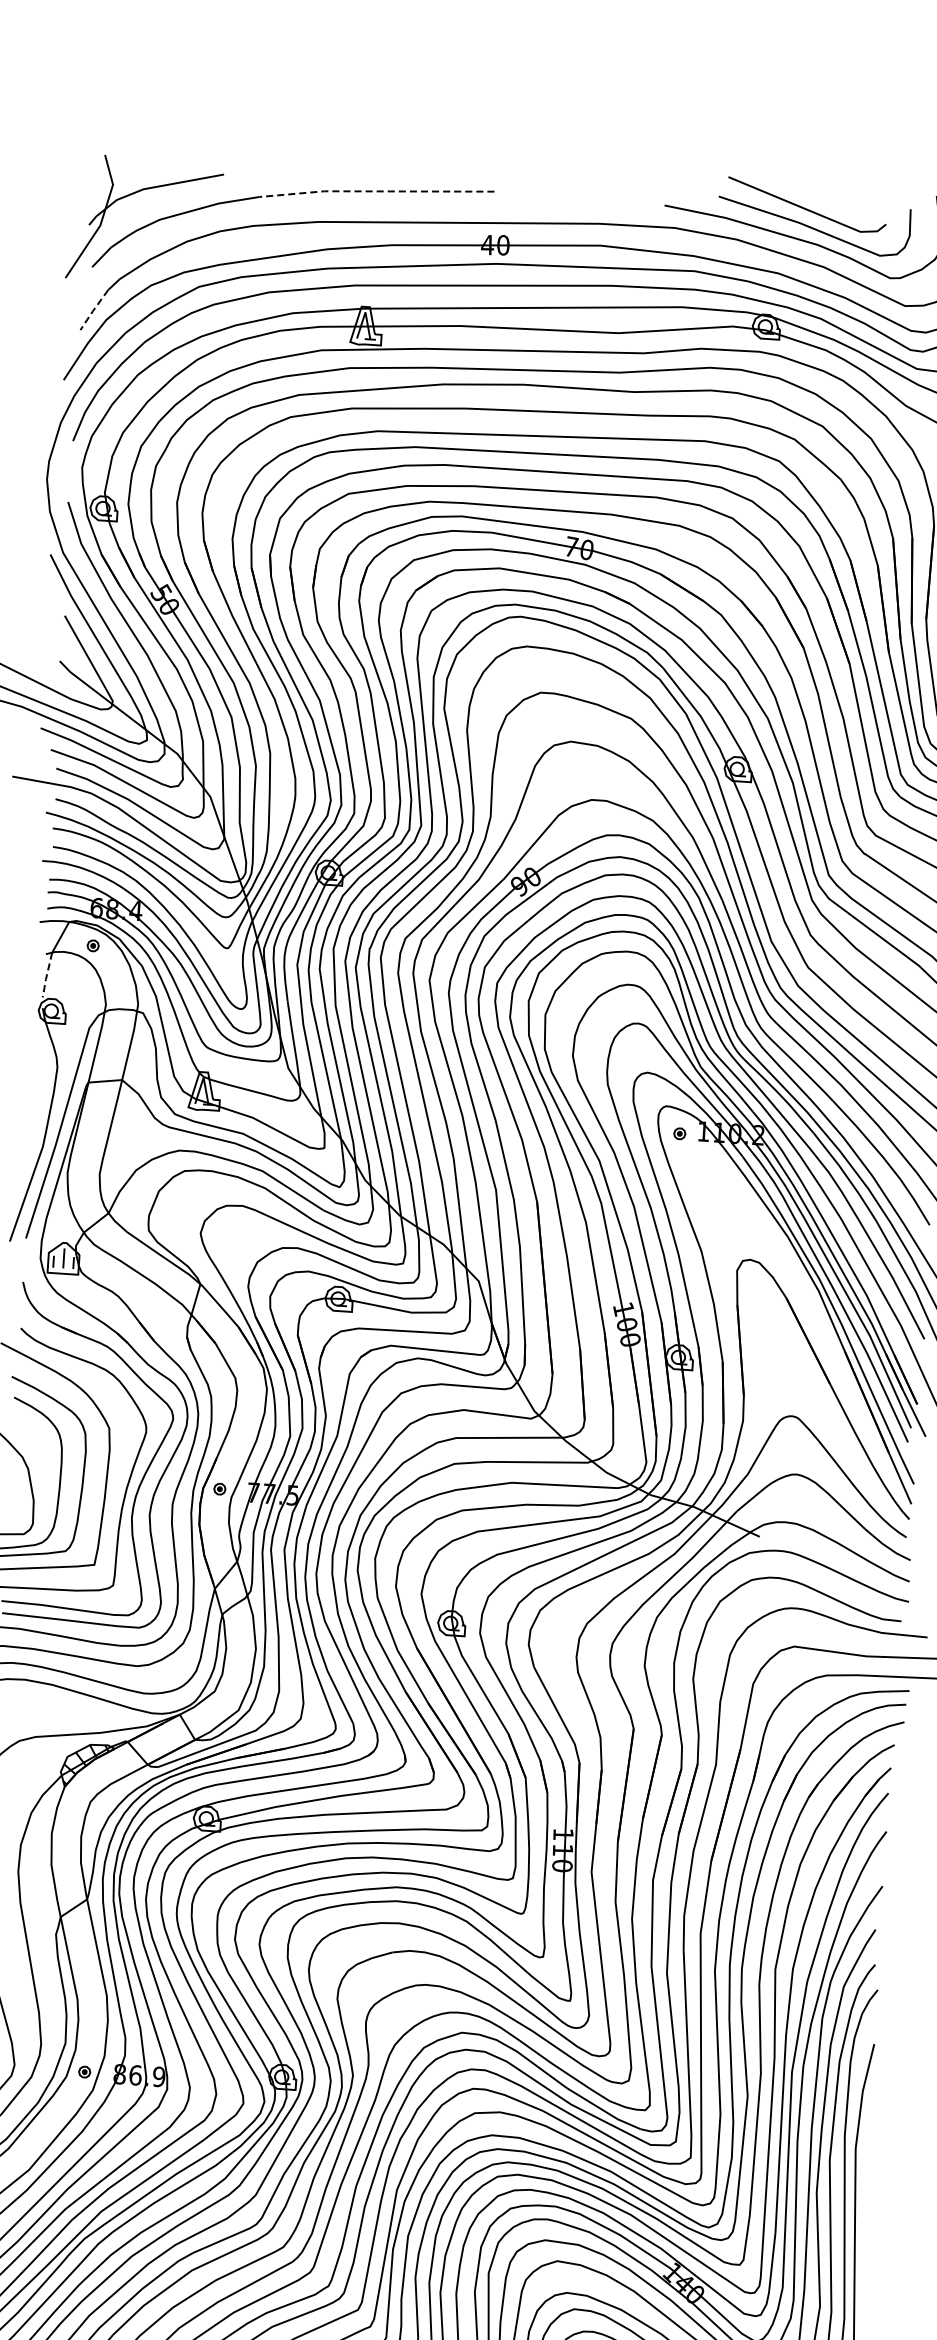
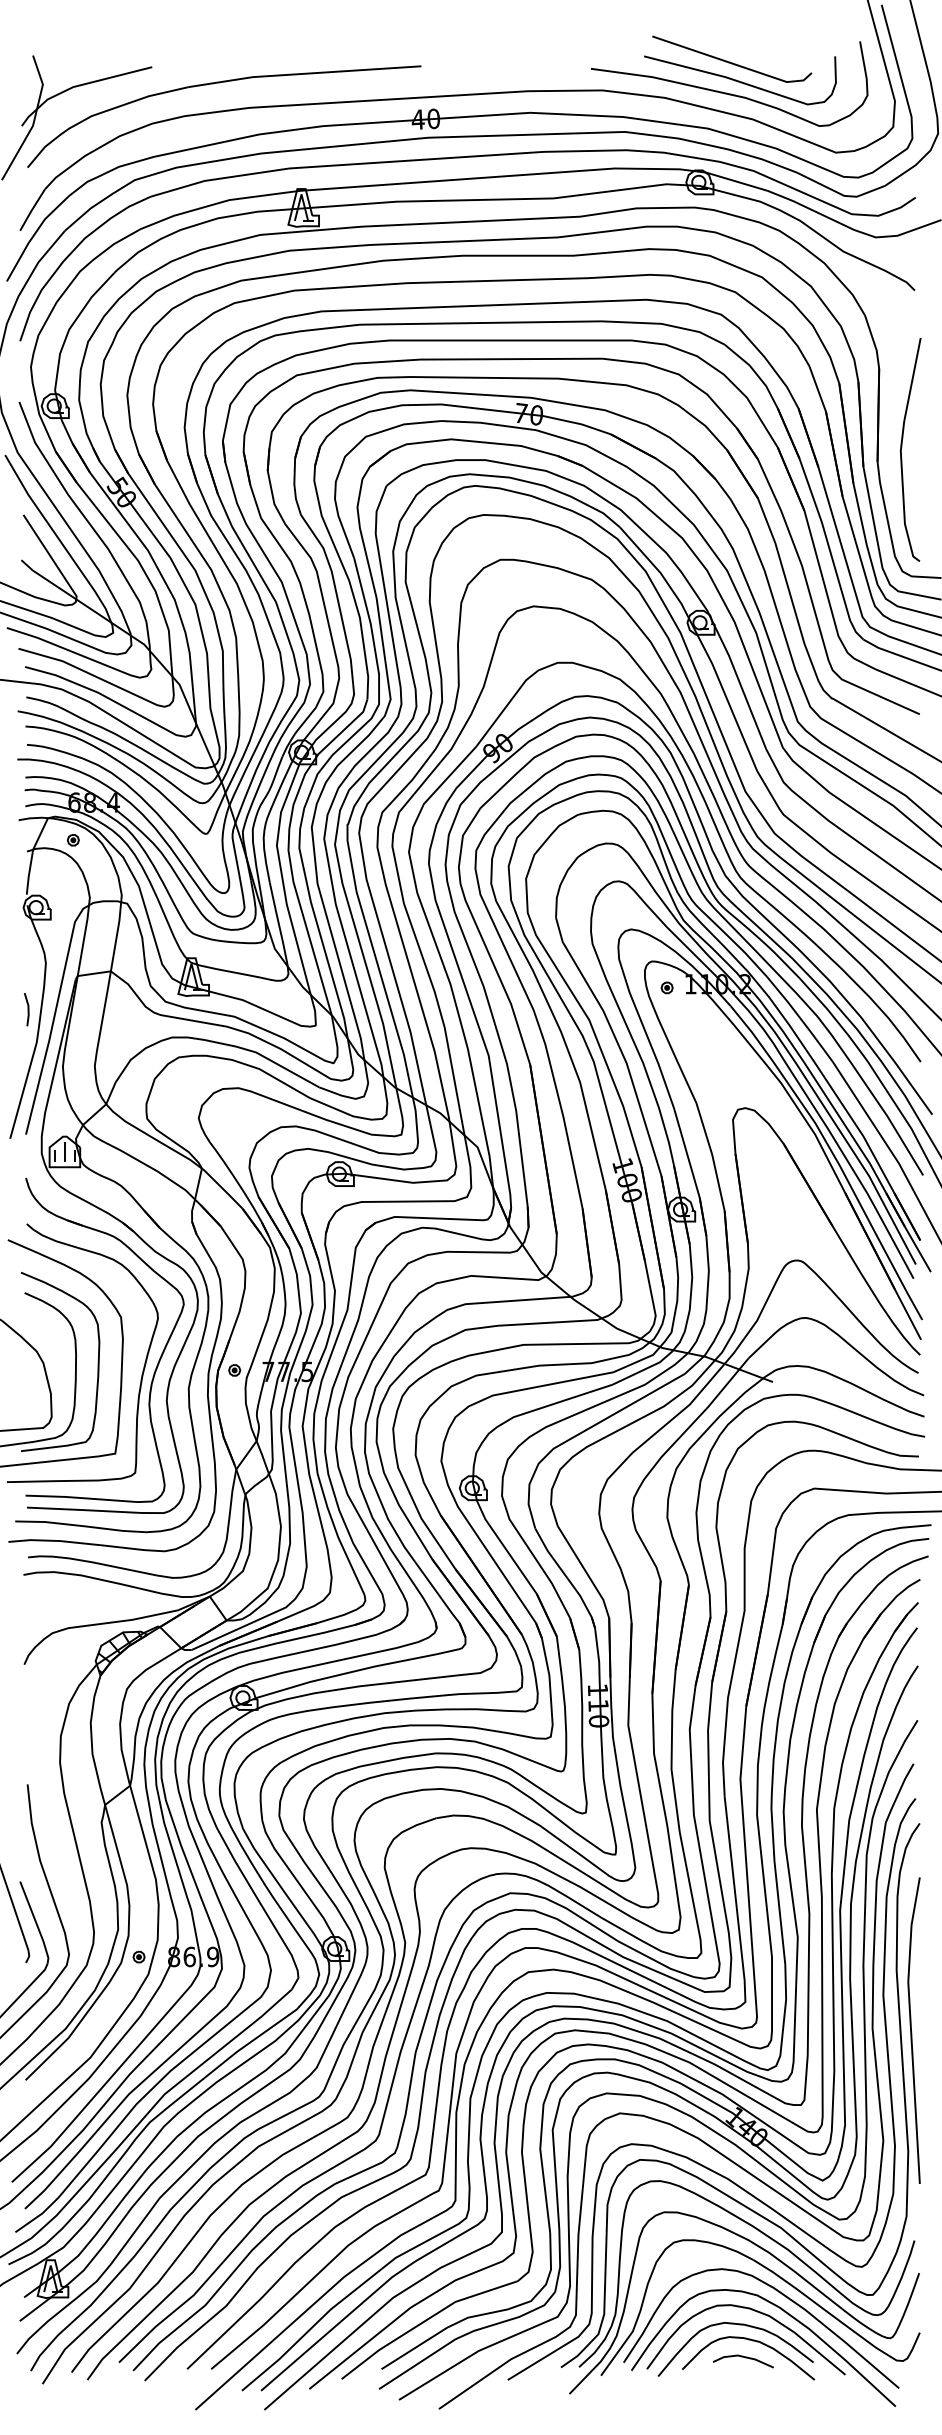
line: (375, 191) -> (303, 73), dashed -> solid
line: (94, 310) -> (32, 210), dashed -> solid
line: (46, 975) -> (29, 872), dashed -> solid
line: (35, 1112) -> (27, 1009), added

